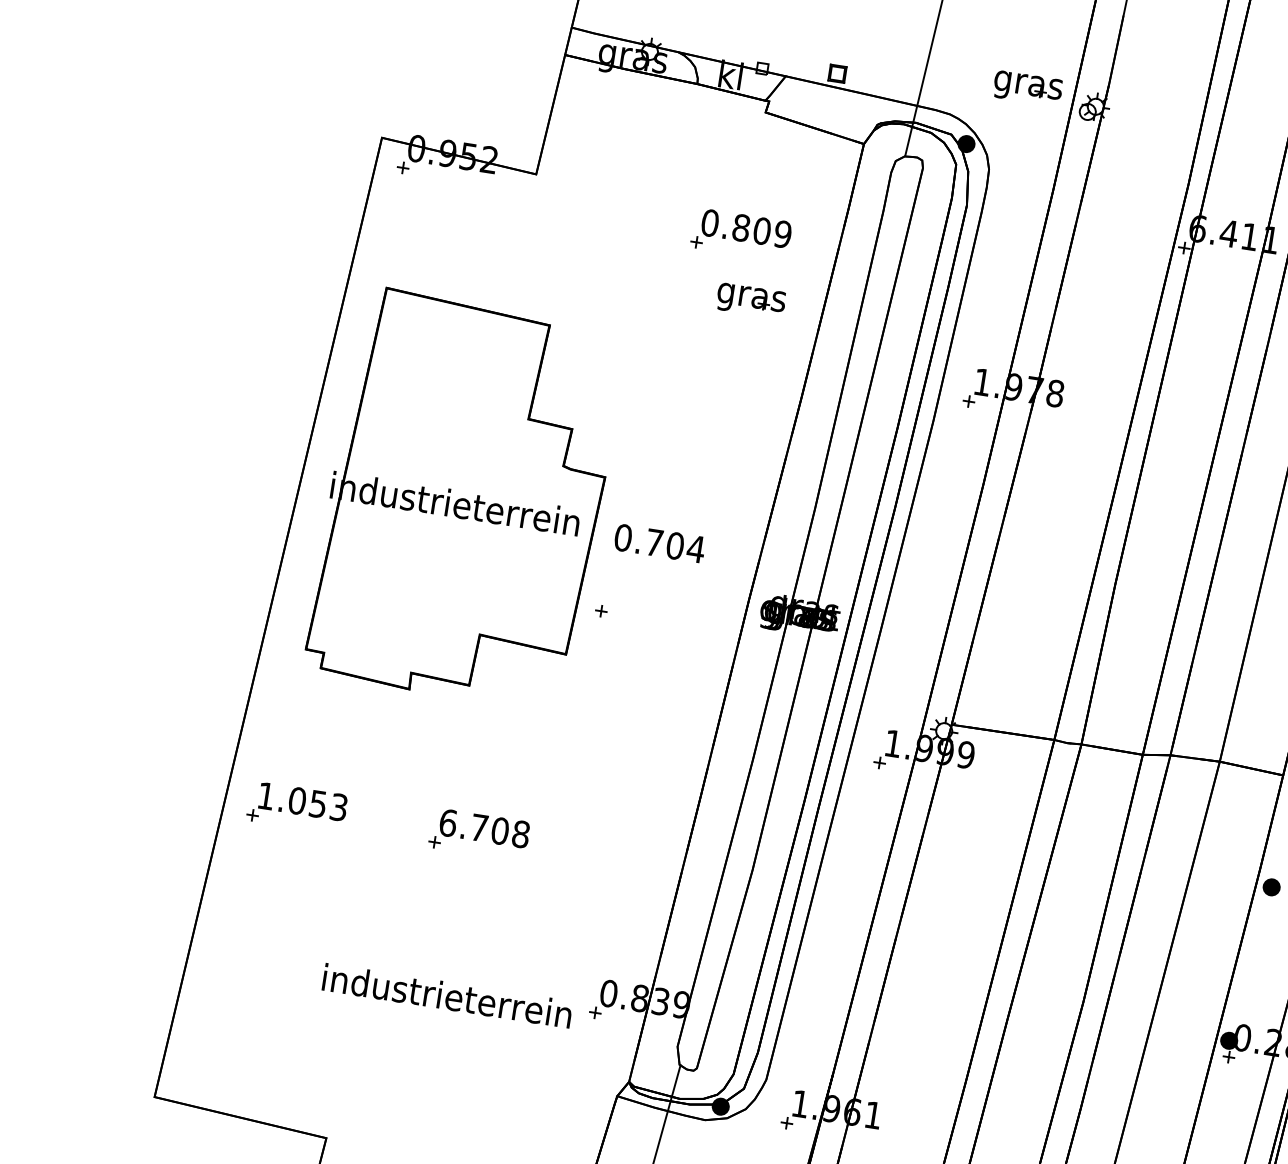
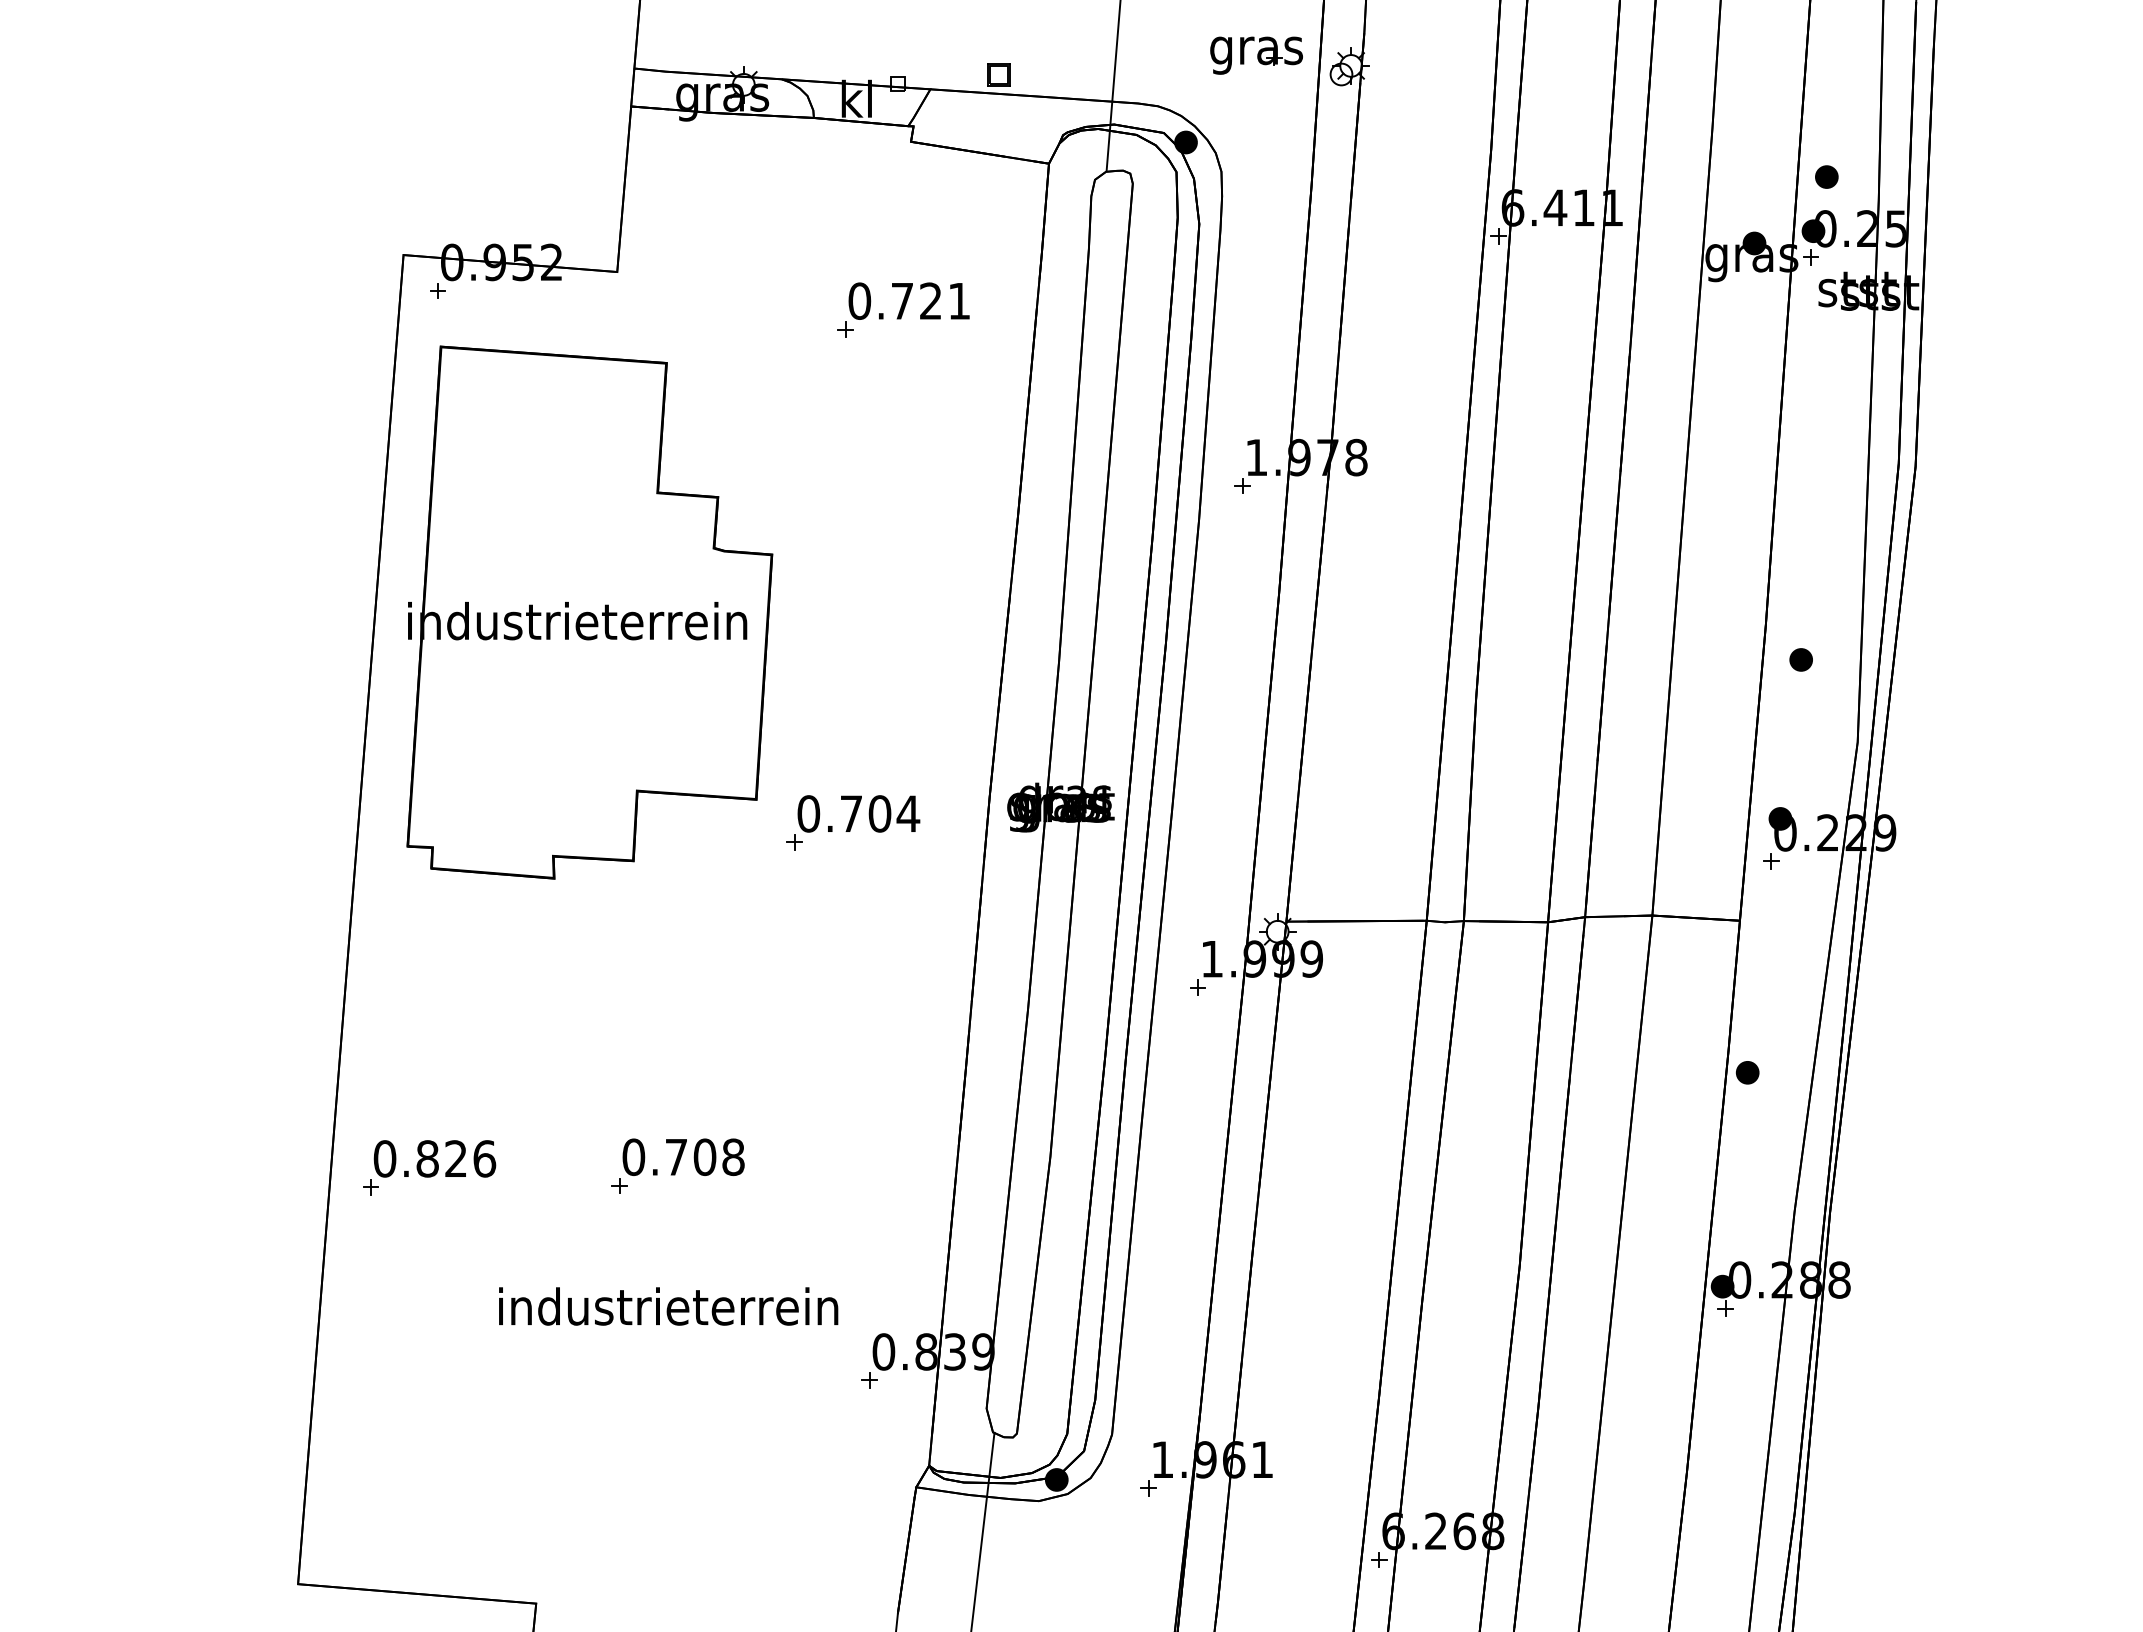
text: (761, 230) -> (930, 300), 0.809 -> 0.721
part: (751, 300) -> (930, 396), removed
part: (465, 498) -> (589, 612), moved
text: (659, 543) -> (858, 813), moved
text: (302, 801) -> (434, 1158), 1.053 -> 0.826
text: (448, 822) -> (633, 1156), 6.708 -> 0.708
text: (447, 995) -> (668, 1306), moved

